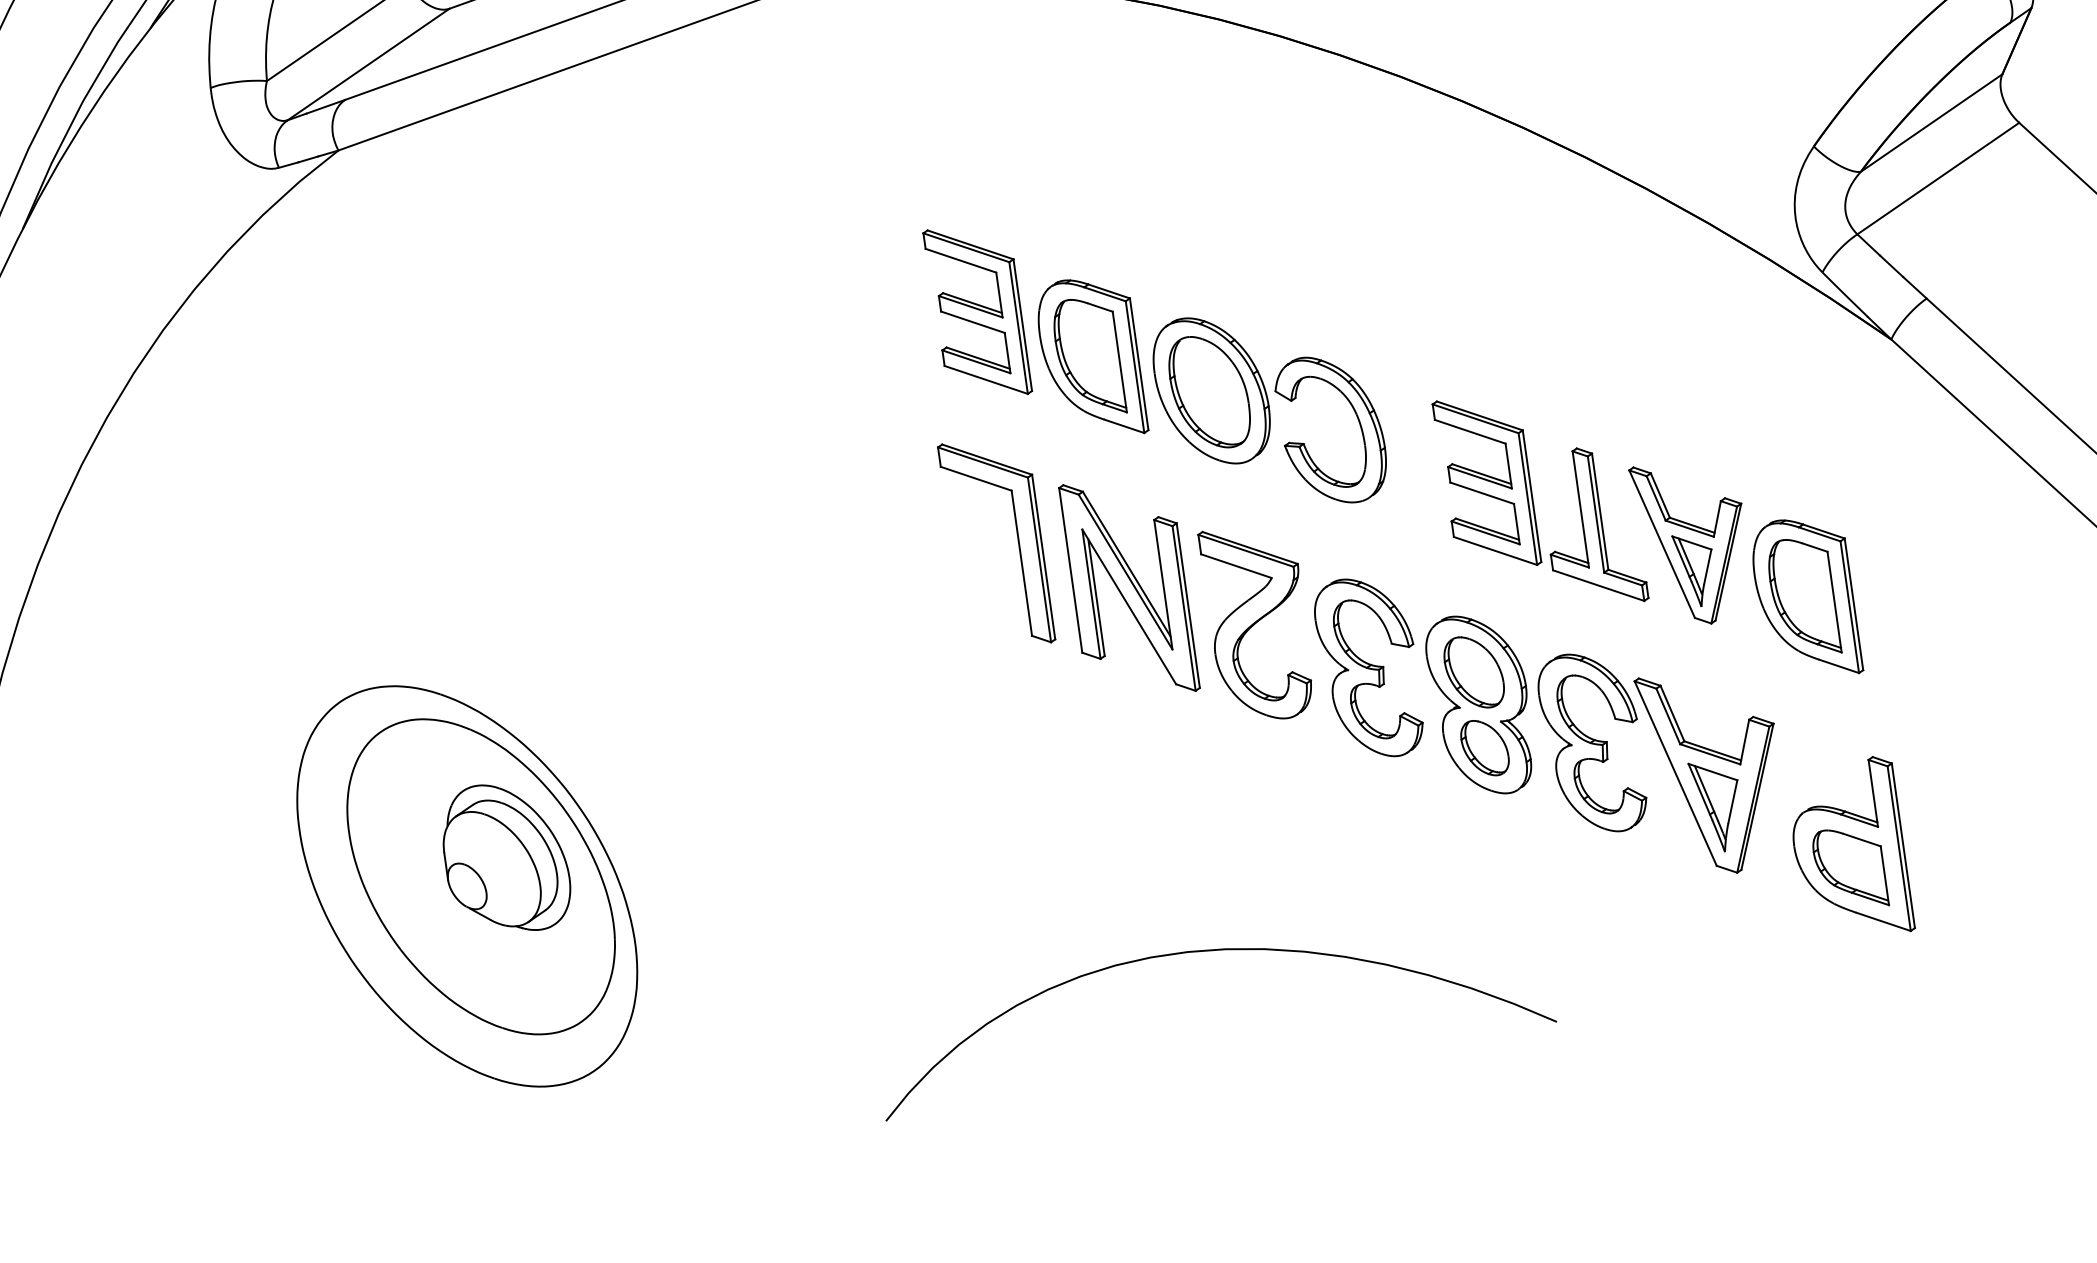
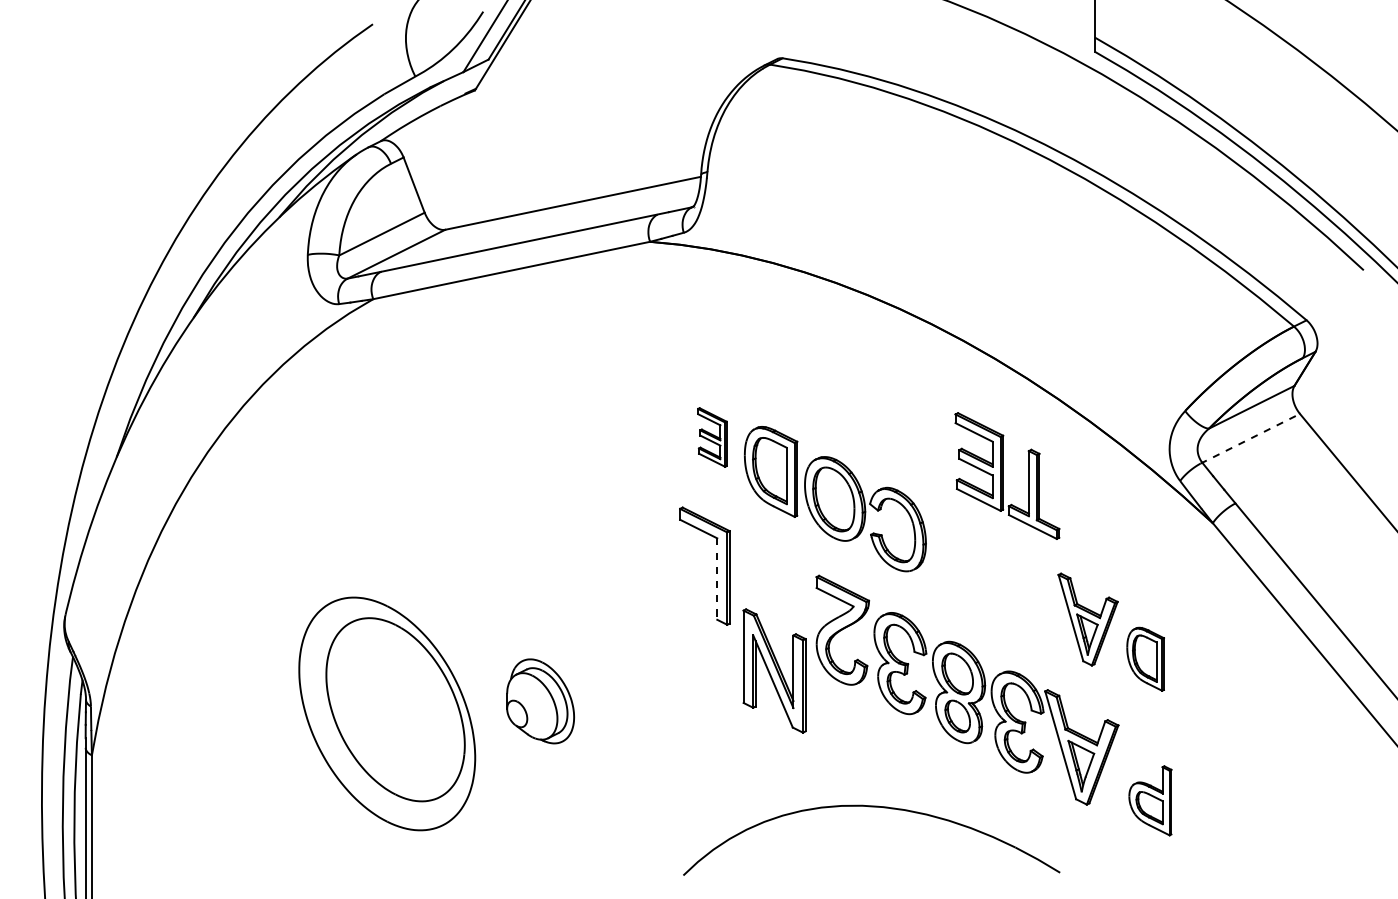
line: (1937, 179) -> (1250, 438), solid -> dashed
part: (977, 312) -> (712, 437), size x0.6
part: (1540, 500) -> (1007, 475), moved
line: (1022, 563) -> (717, 579), solid -> dashed
part: (1129, 587) -> (774, 670), moved
part: (1805, 599) -> (1145, 659), size x0.7
part: (1849, 849) -> (1150, 800), size x0.7
part: (505, 858) -> (540, 701), moved
part: (1204, 952) -> (871, 807), moved

